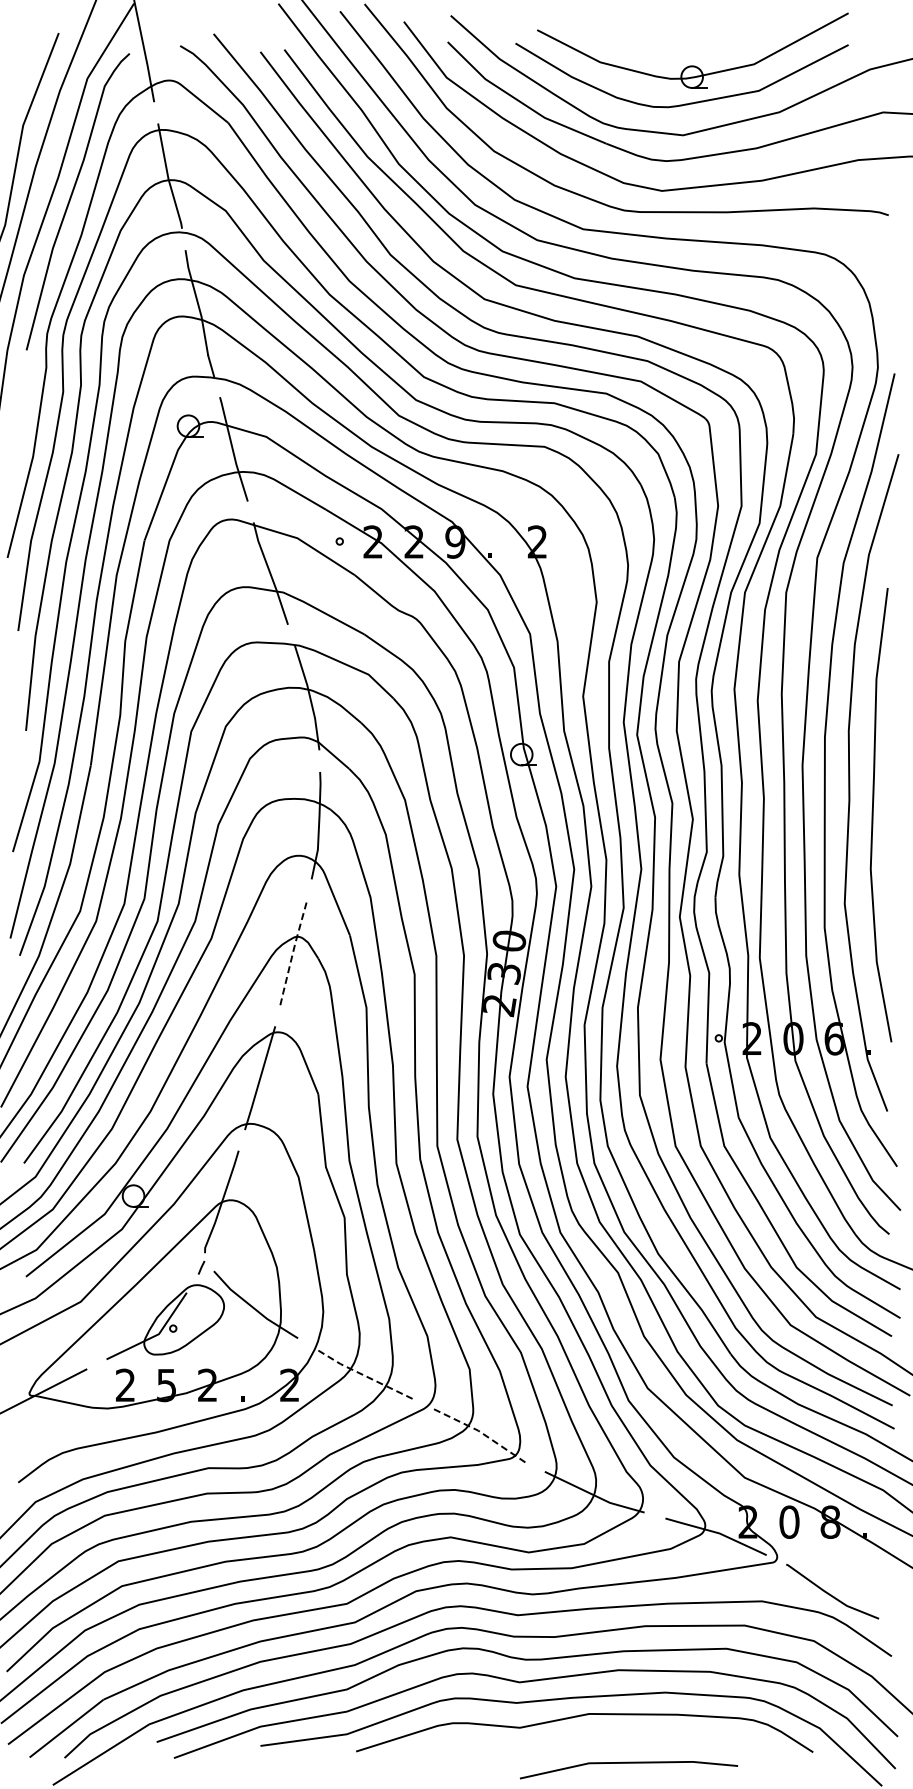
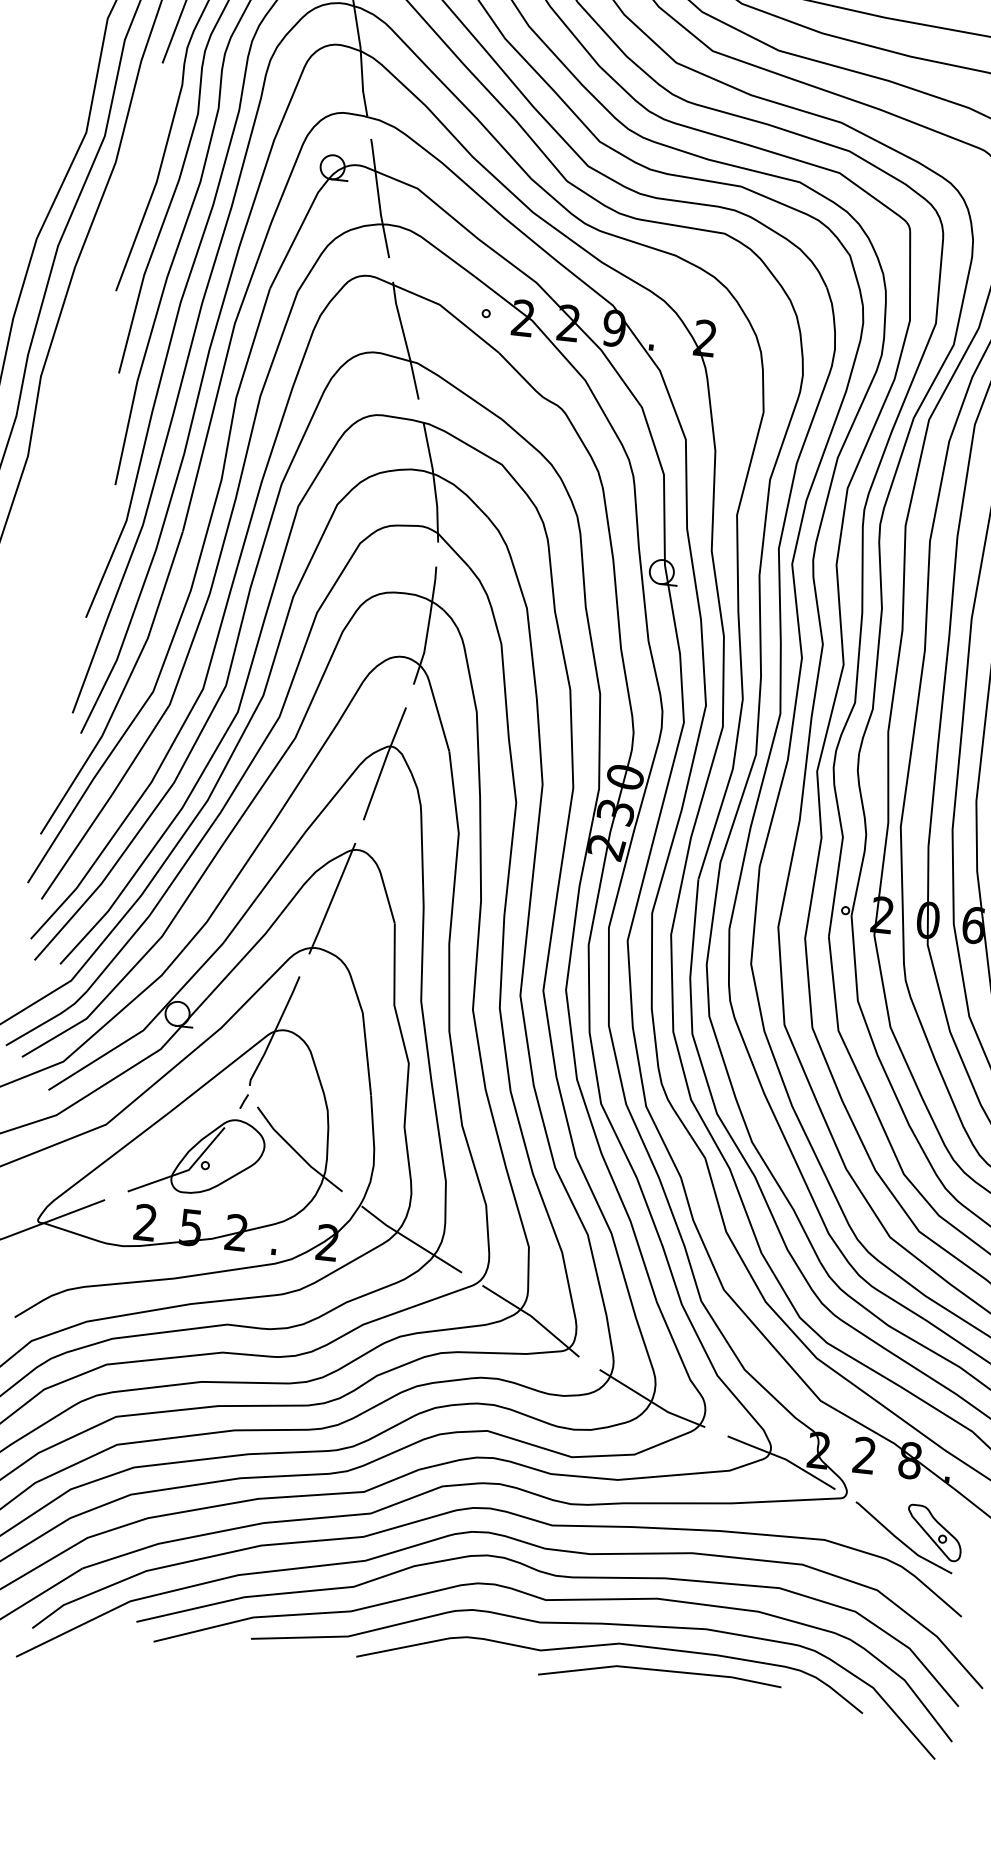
line: (293, 952) -> (384, 763), dashed -> solid
line: (363, 1374) -> (410, 1239), dashed -> solid
line: (479, 1431) -> (532, 1317), dashed -> solid
text: (789, 1521) -> (864, 1454), 0 -> 2
part: (859, 1584) -> (934, 1533), added
line: (629, 1763) -> (661, 1671), moved

